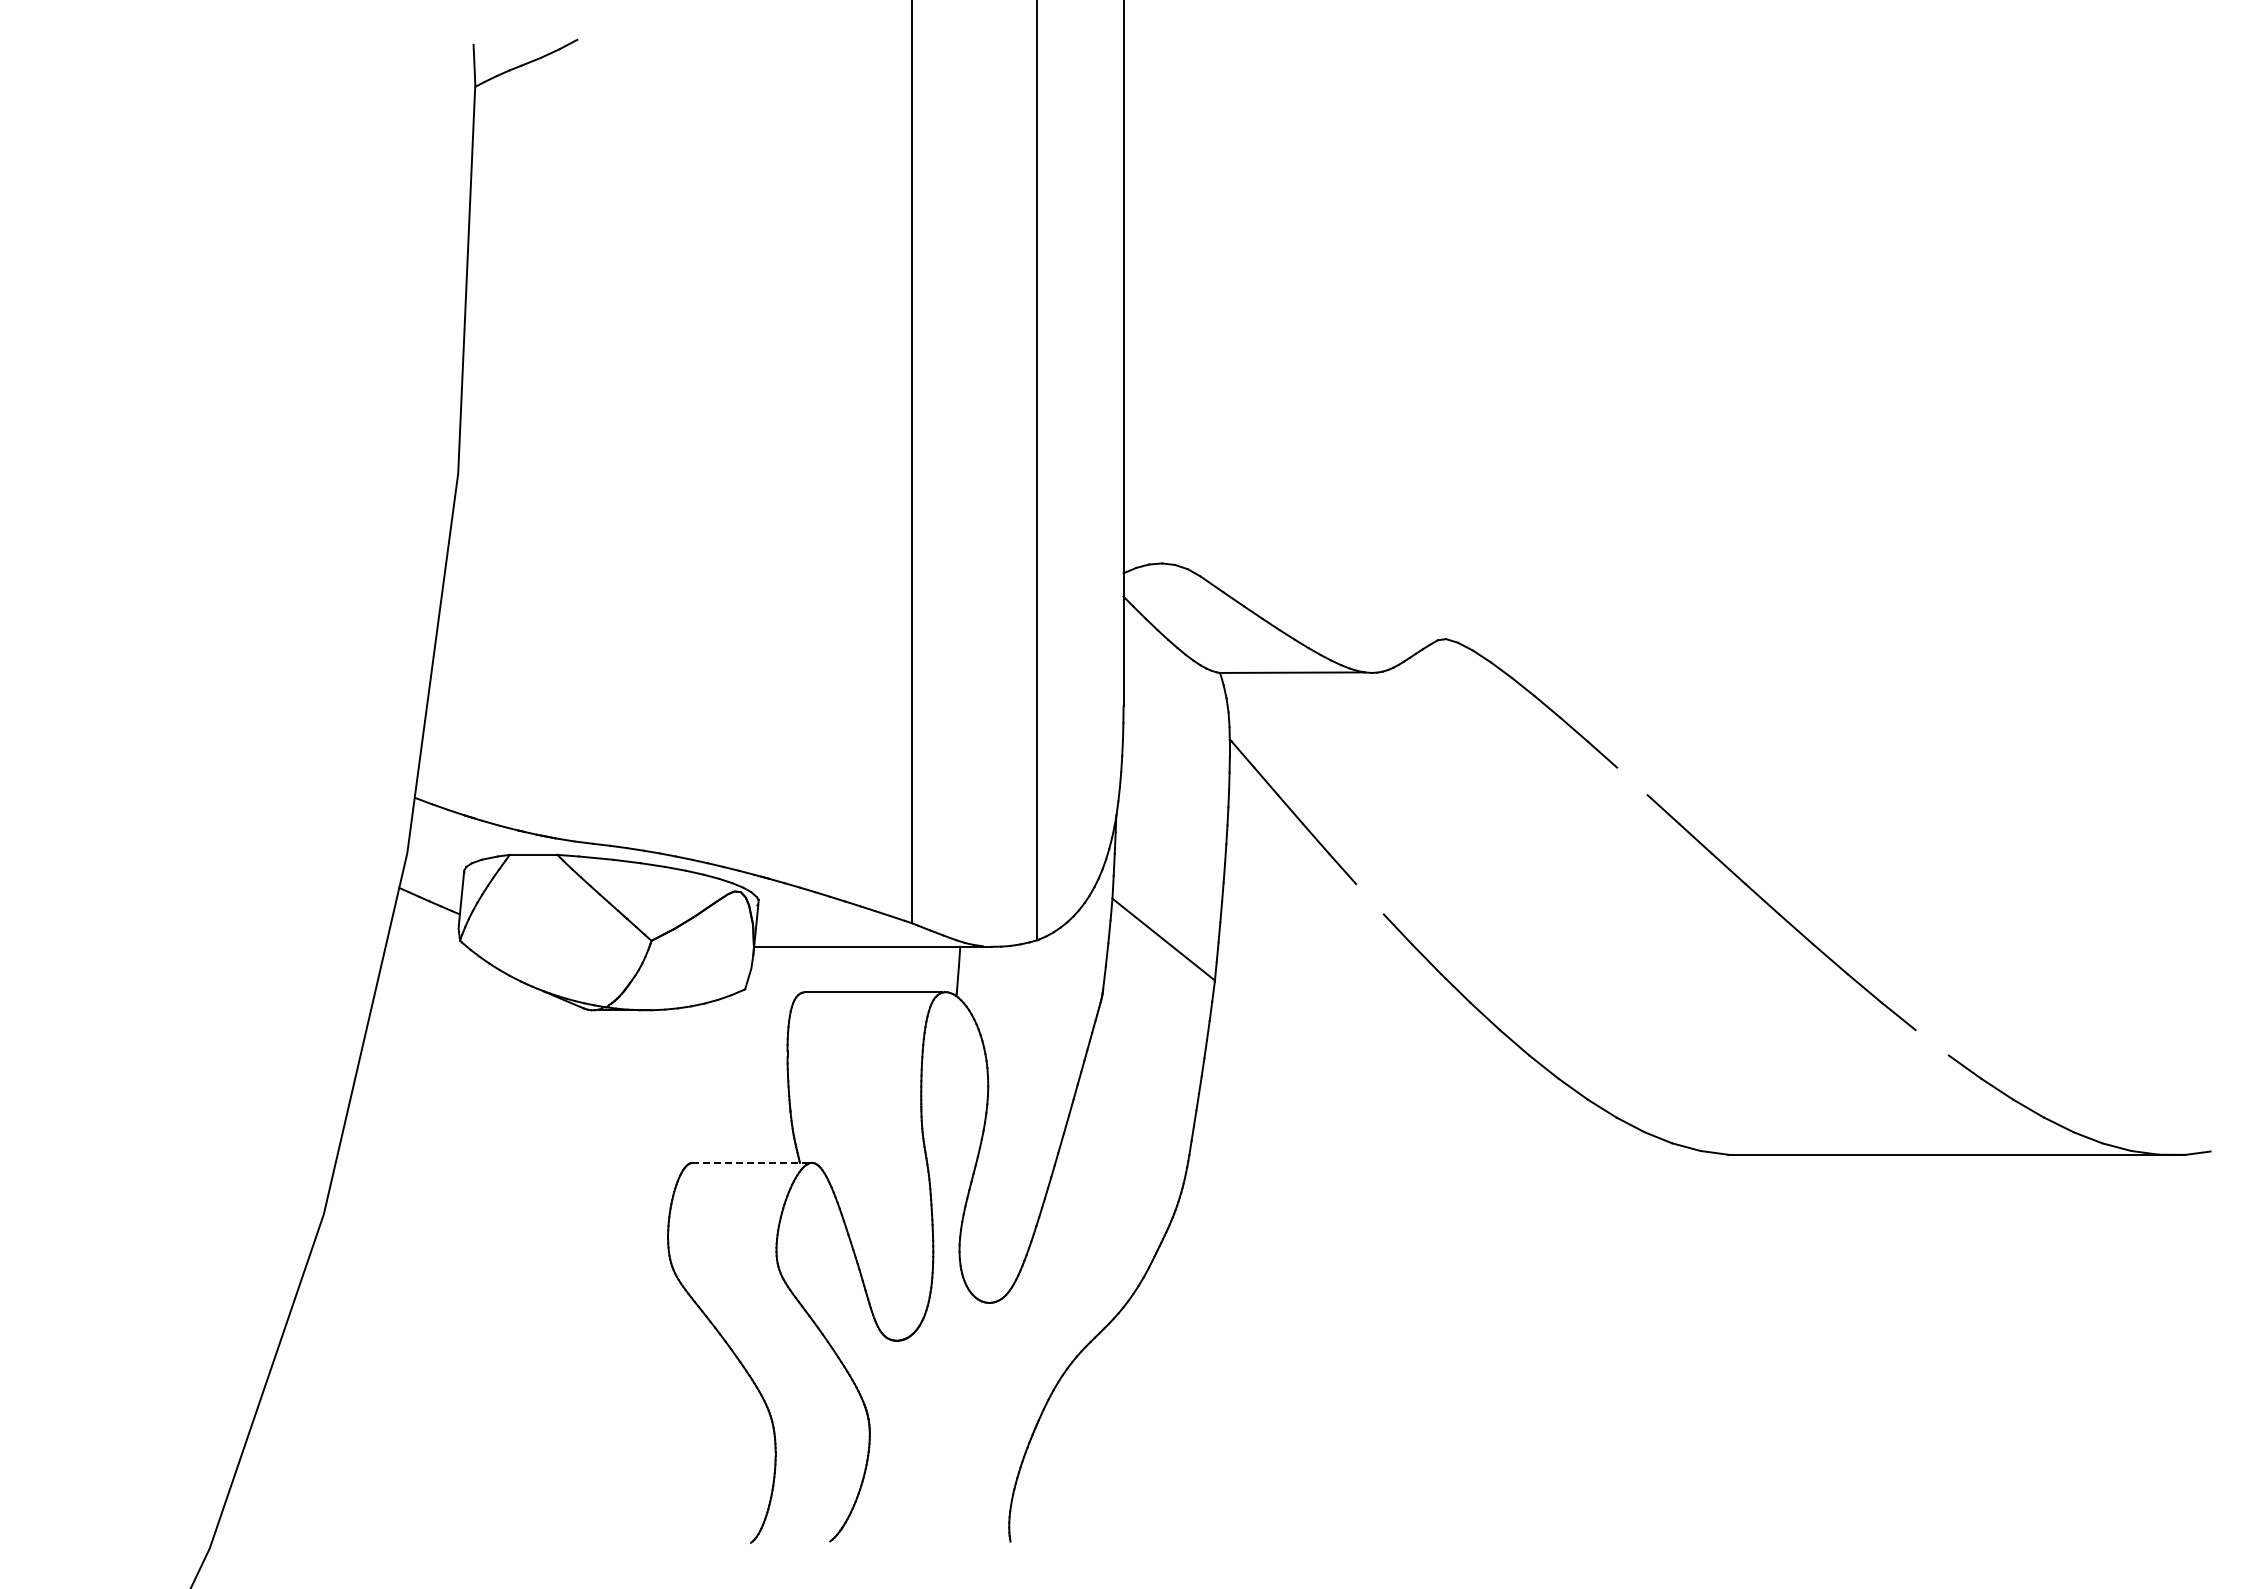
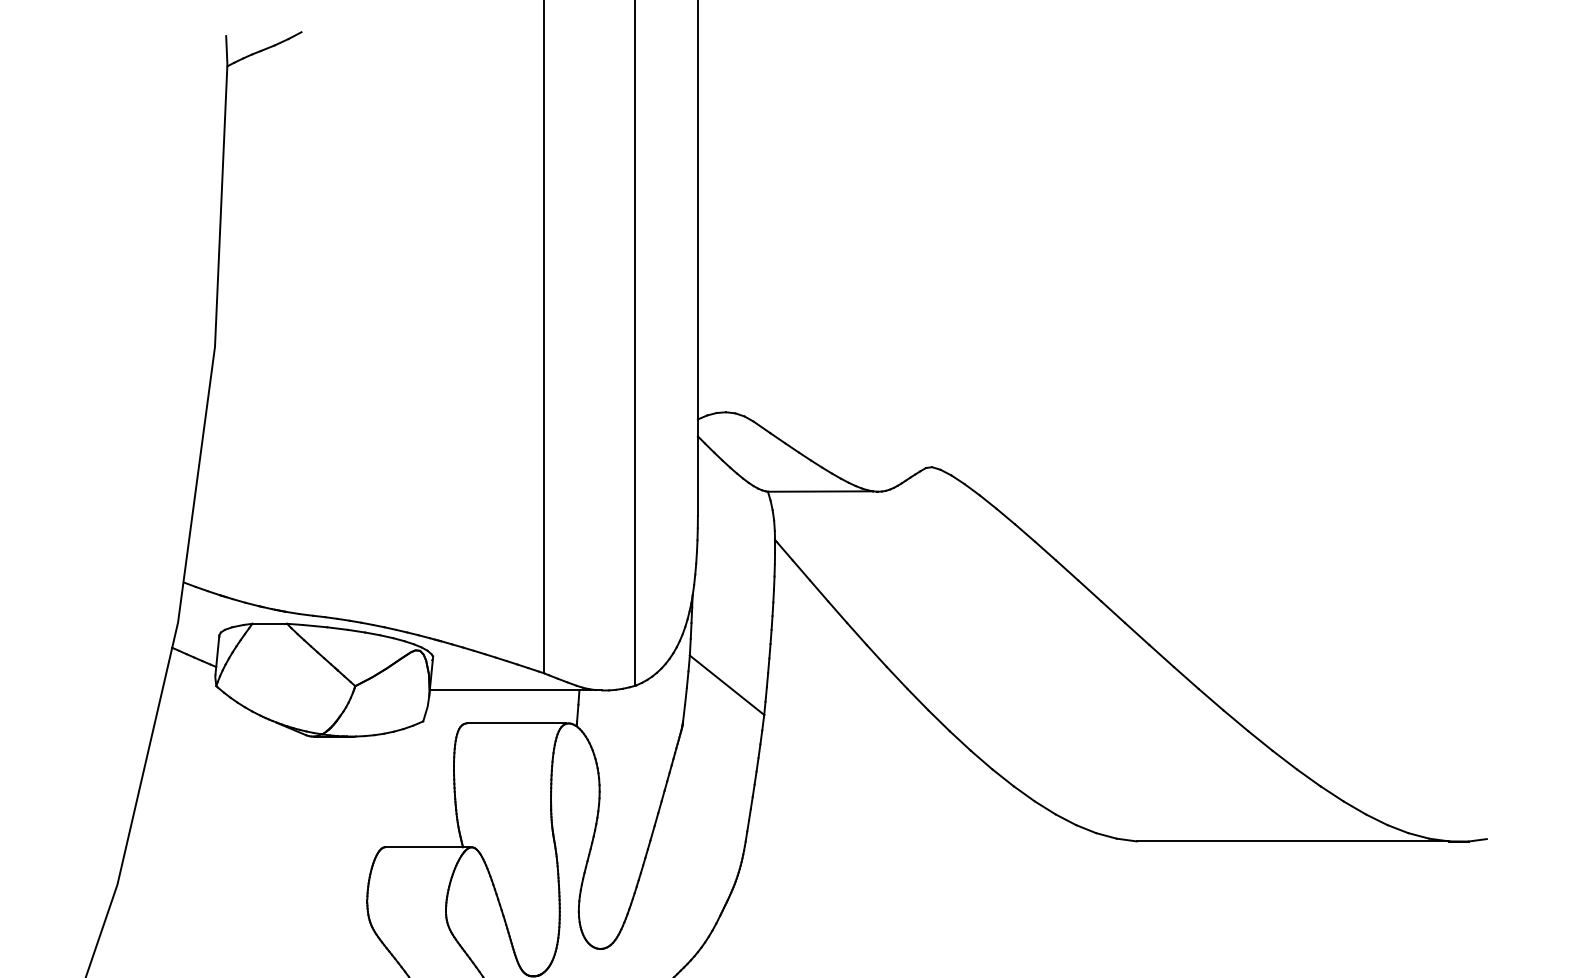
line: (1632, 781) -> (1067, 570), added
line: (1369, 899) -> (876, 656), added
line: (1931, 1042) -> (1284, 759), added
line: (750, 1162) -> (427, 847), dashed -> solid

